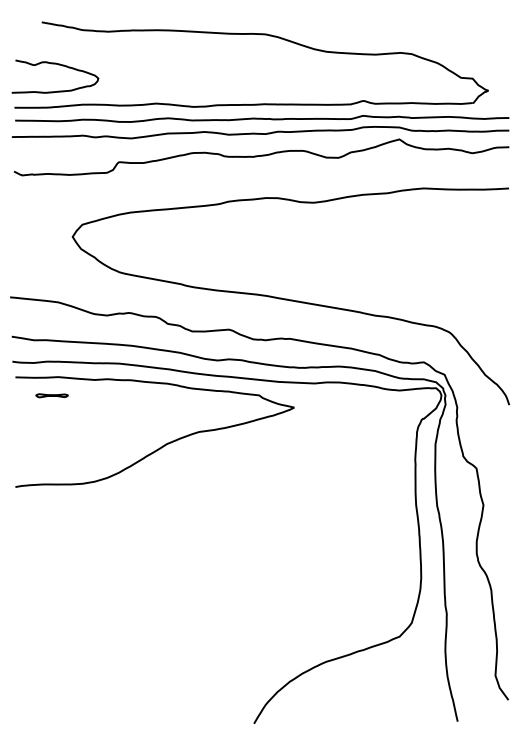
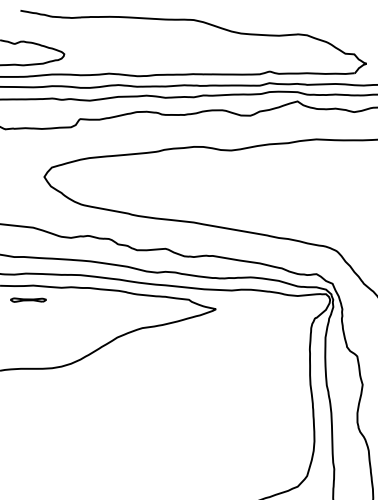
part: (51, 395) -> (27, 299), size x1.43

